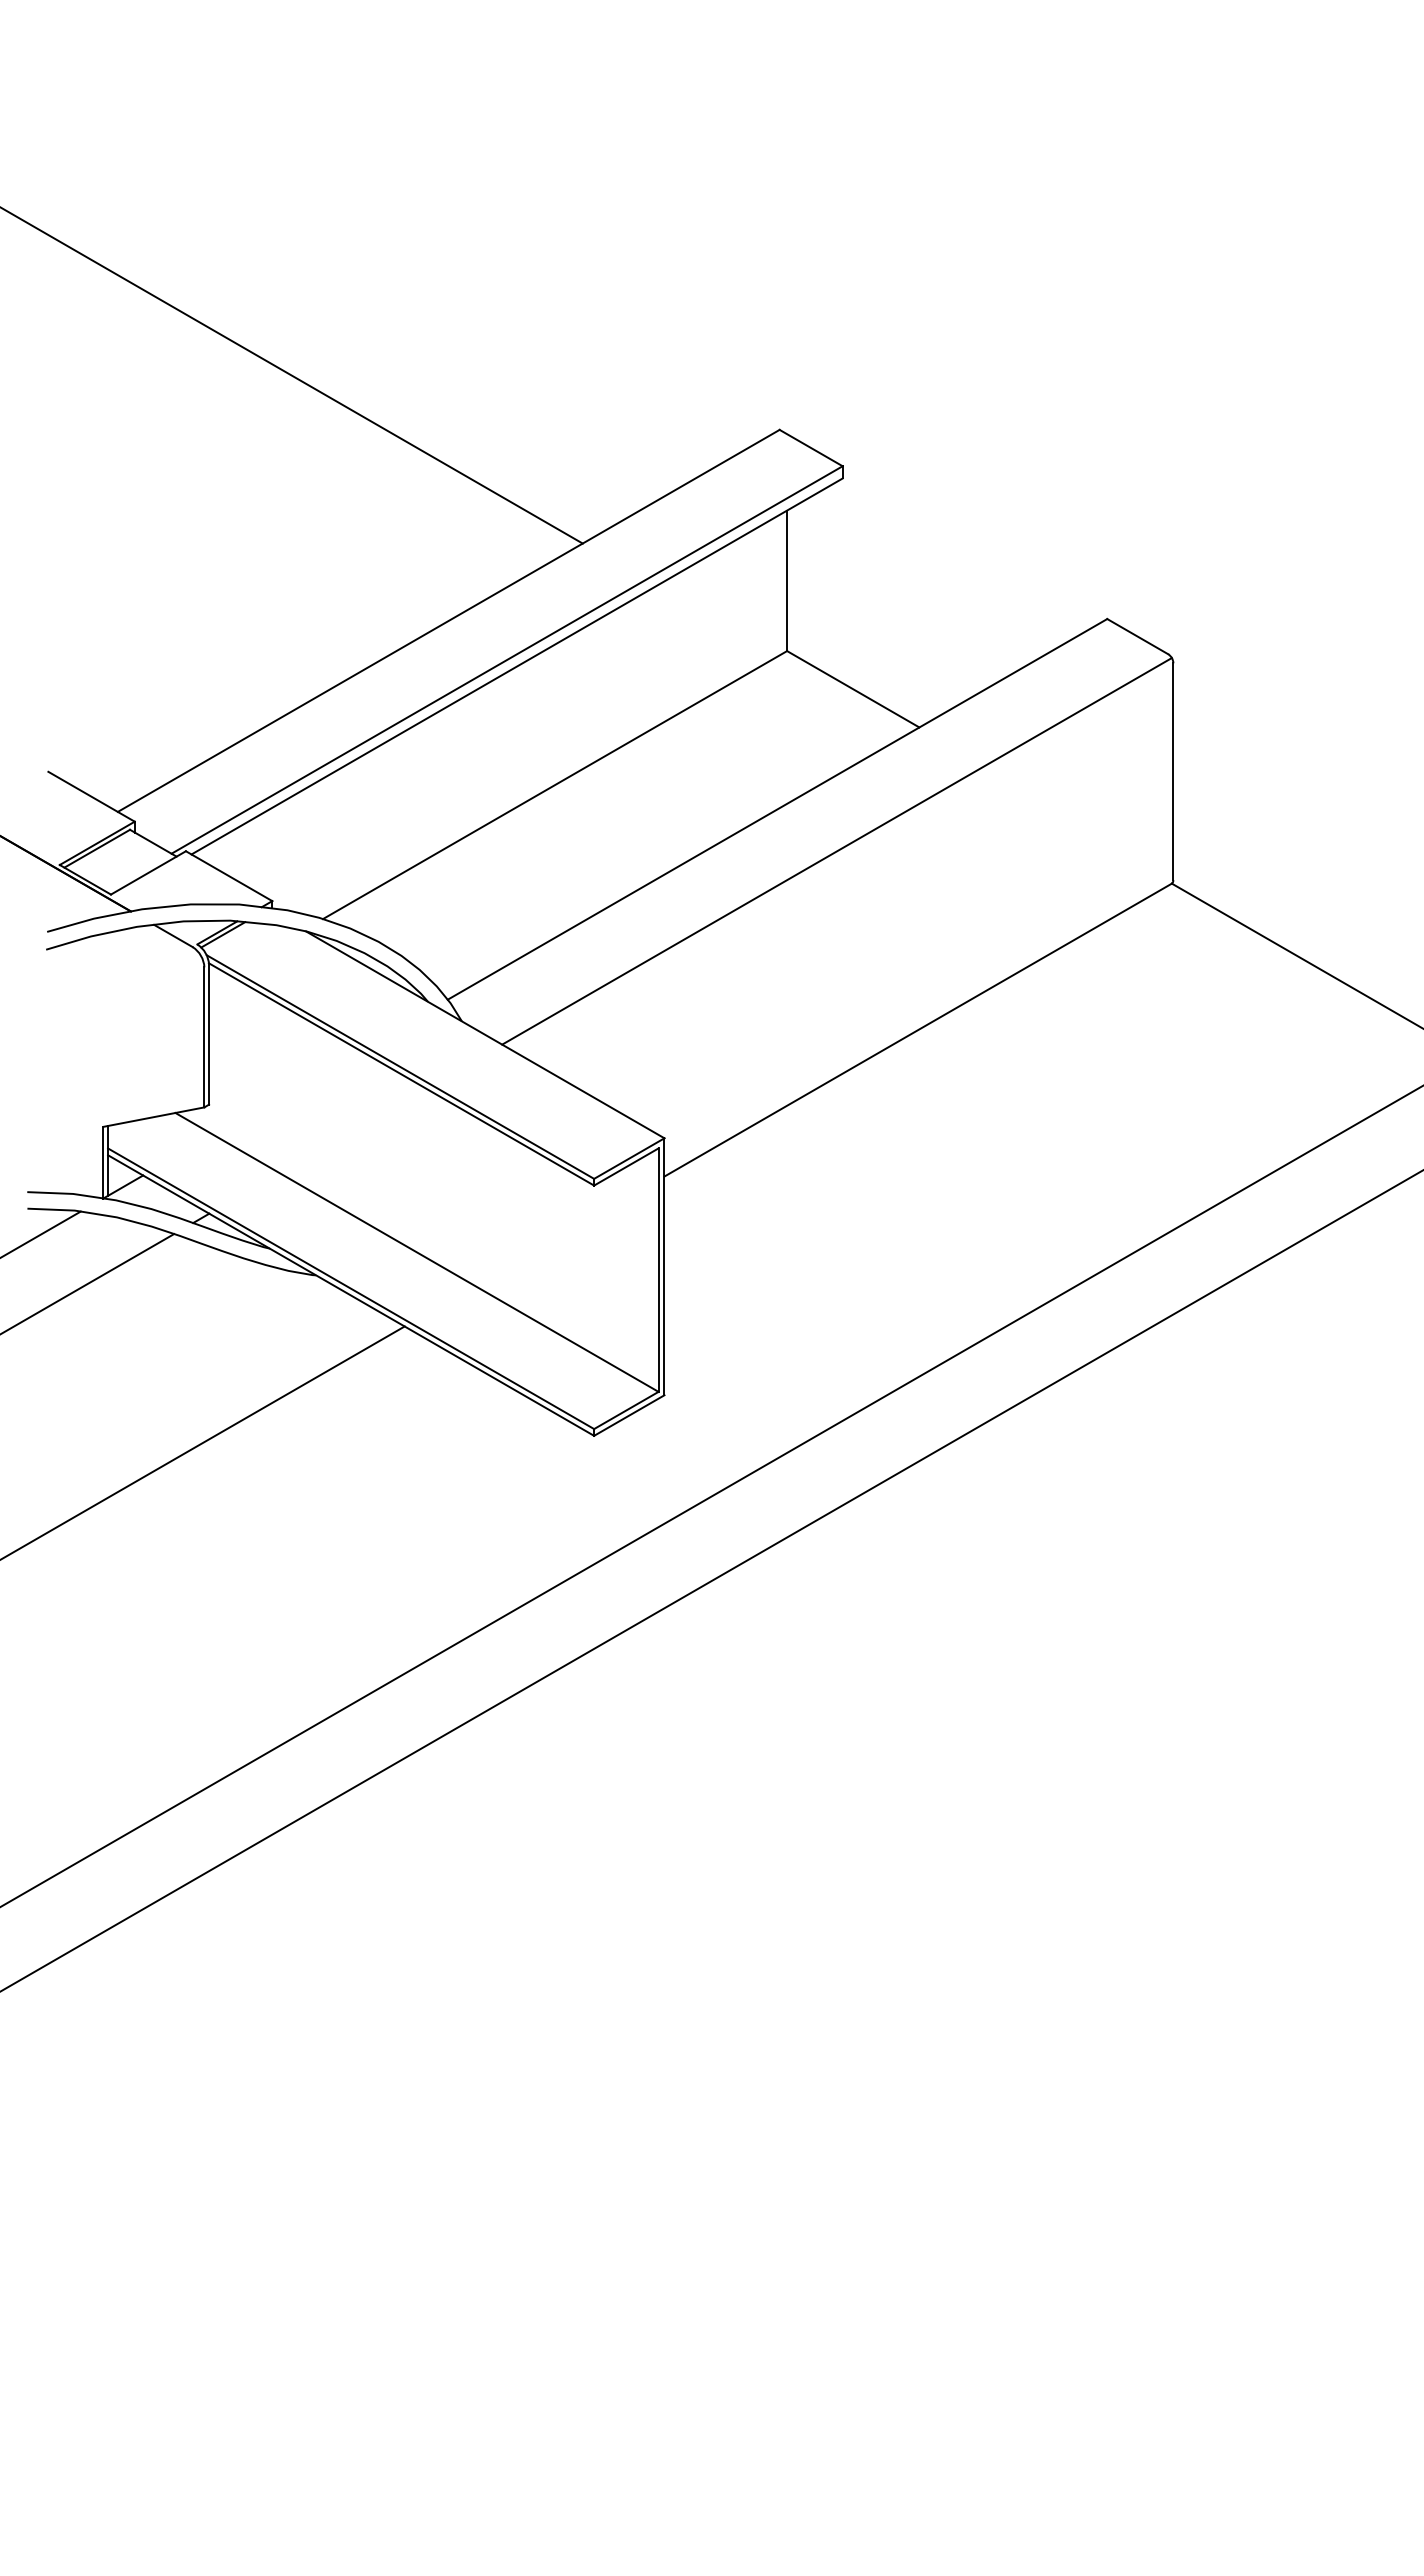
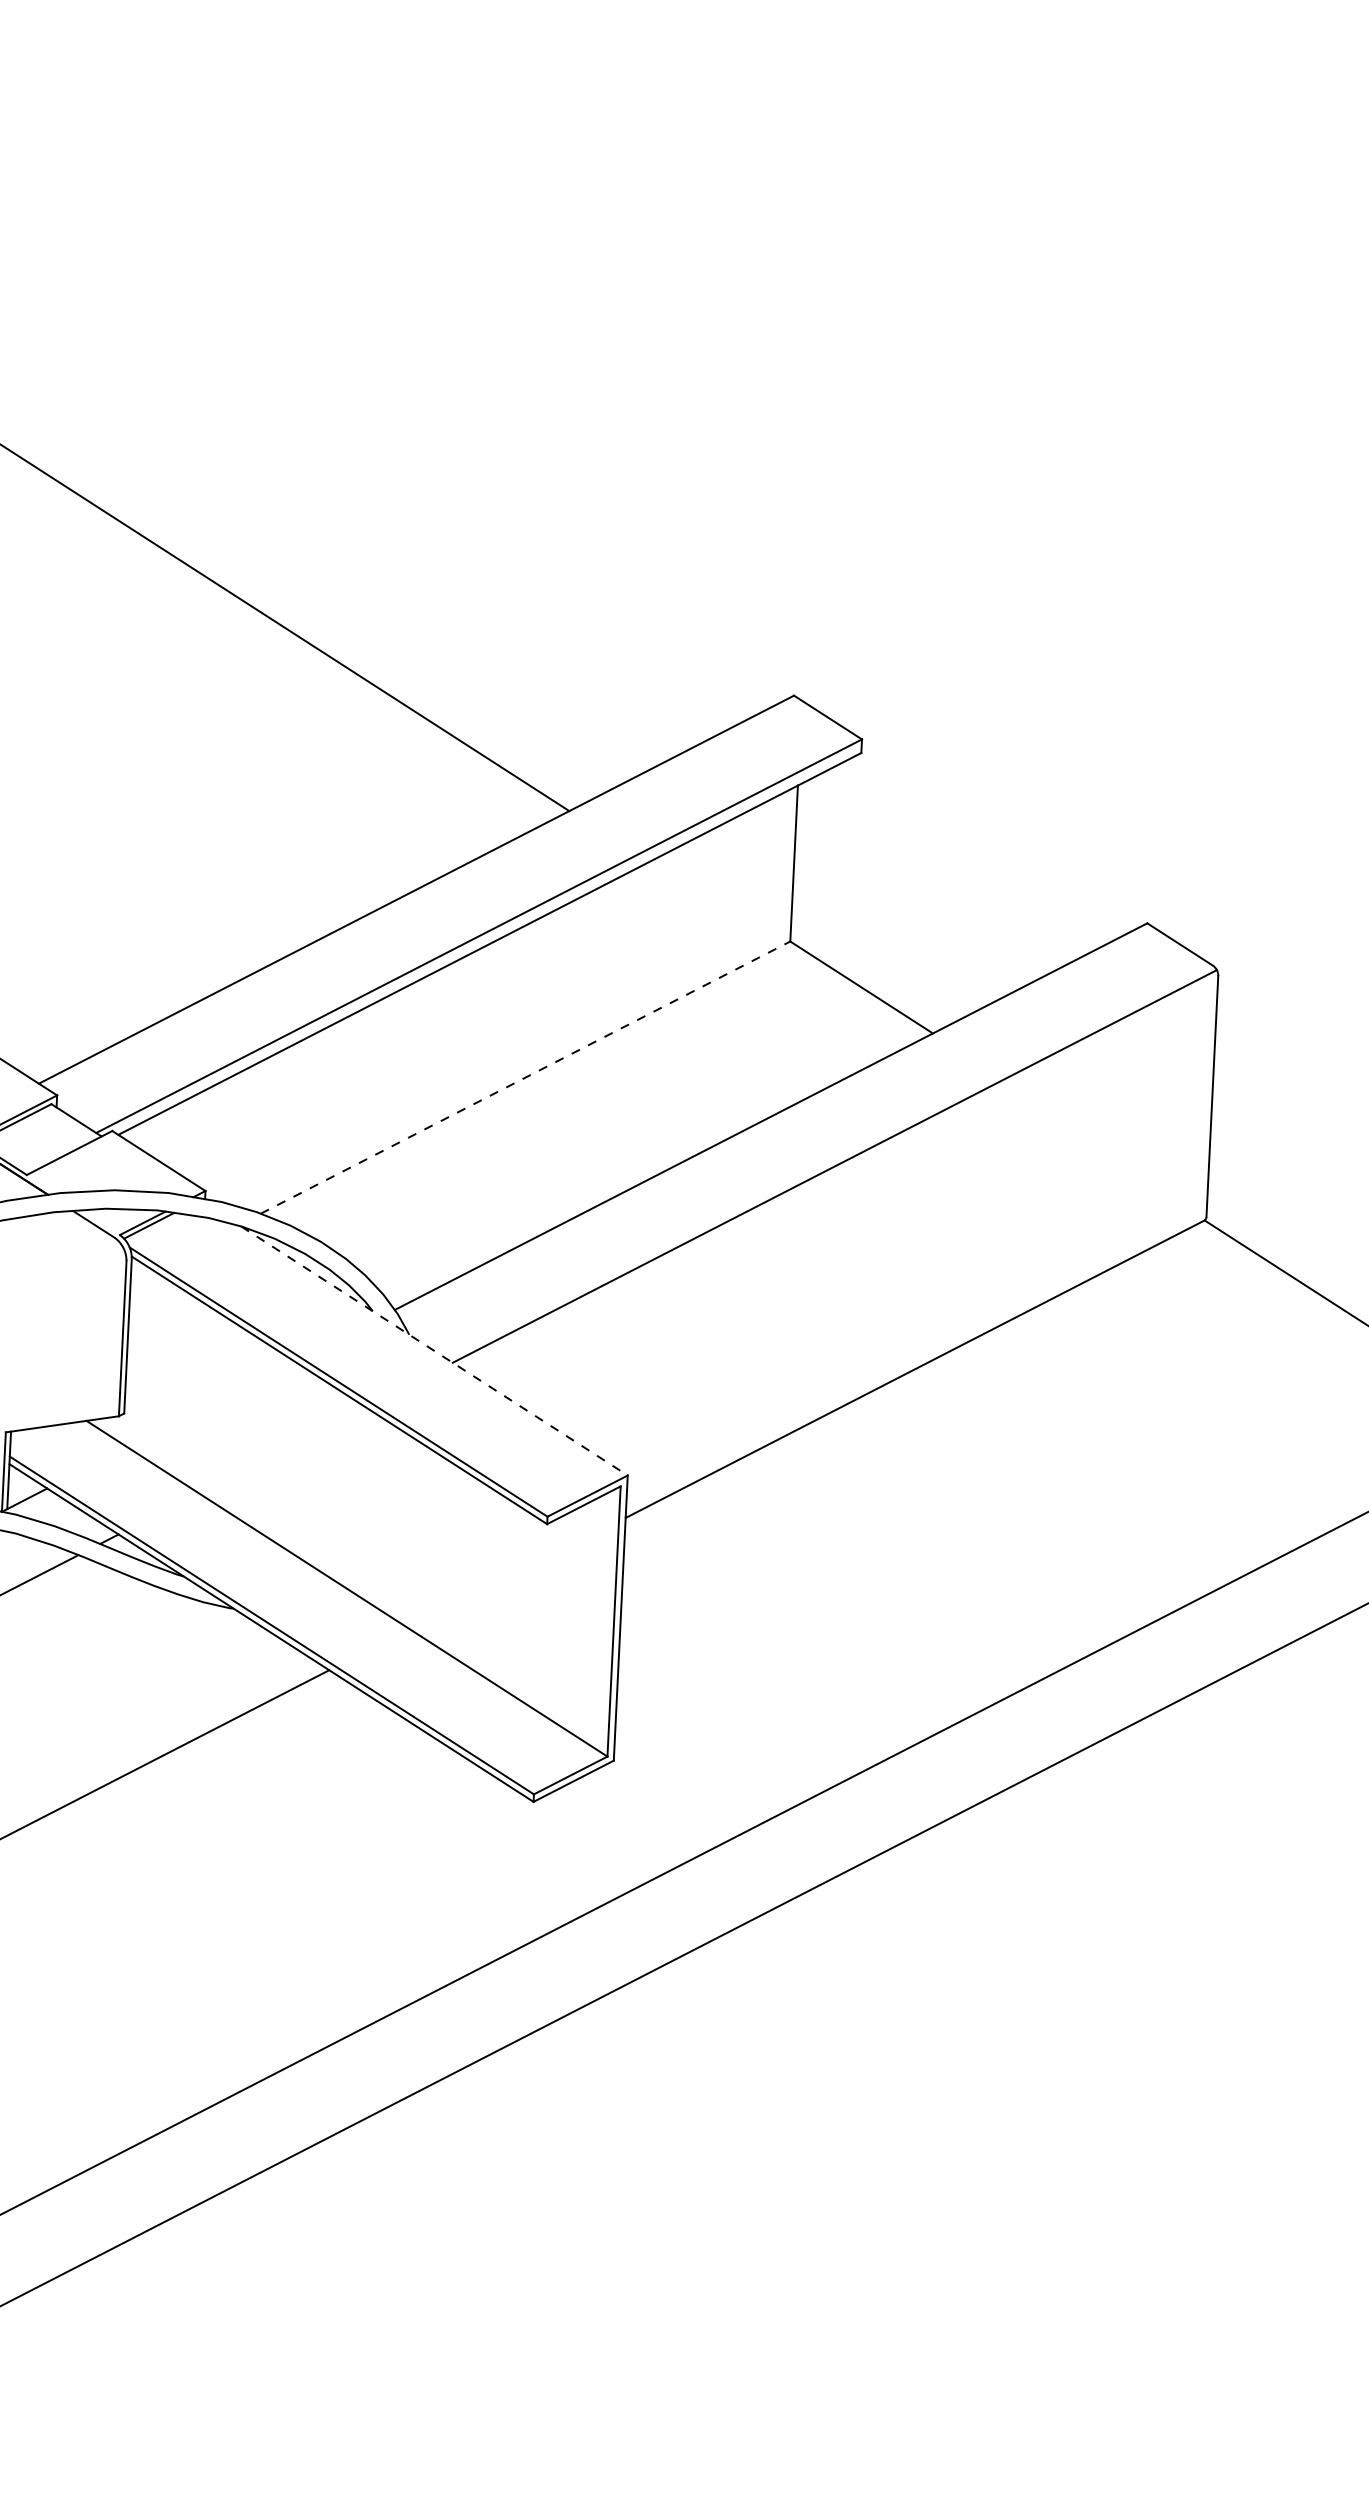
line: (555, 785) -> (525, 1078), solid -> dashed
line: (485, 1034) -> (434, 1350), solid -> dashed

